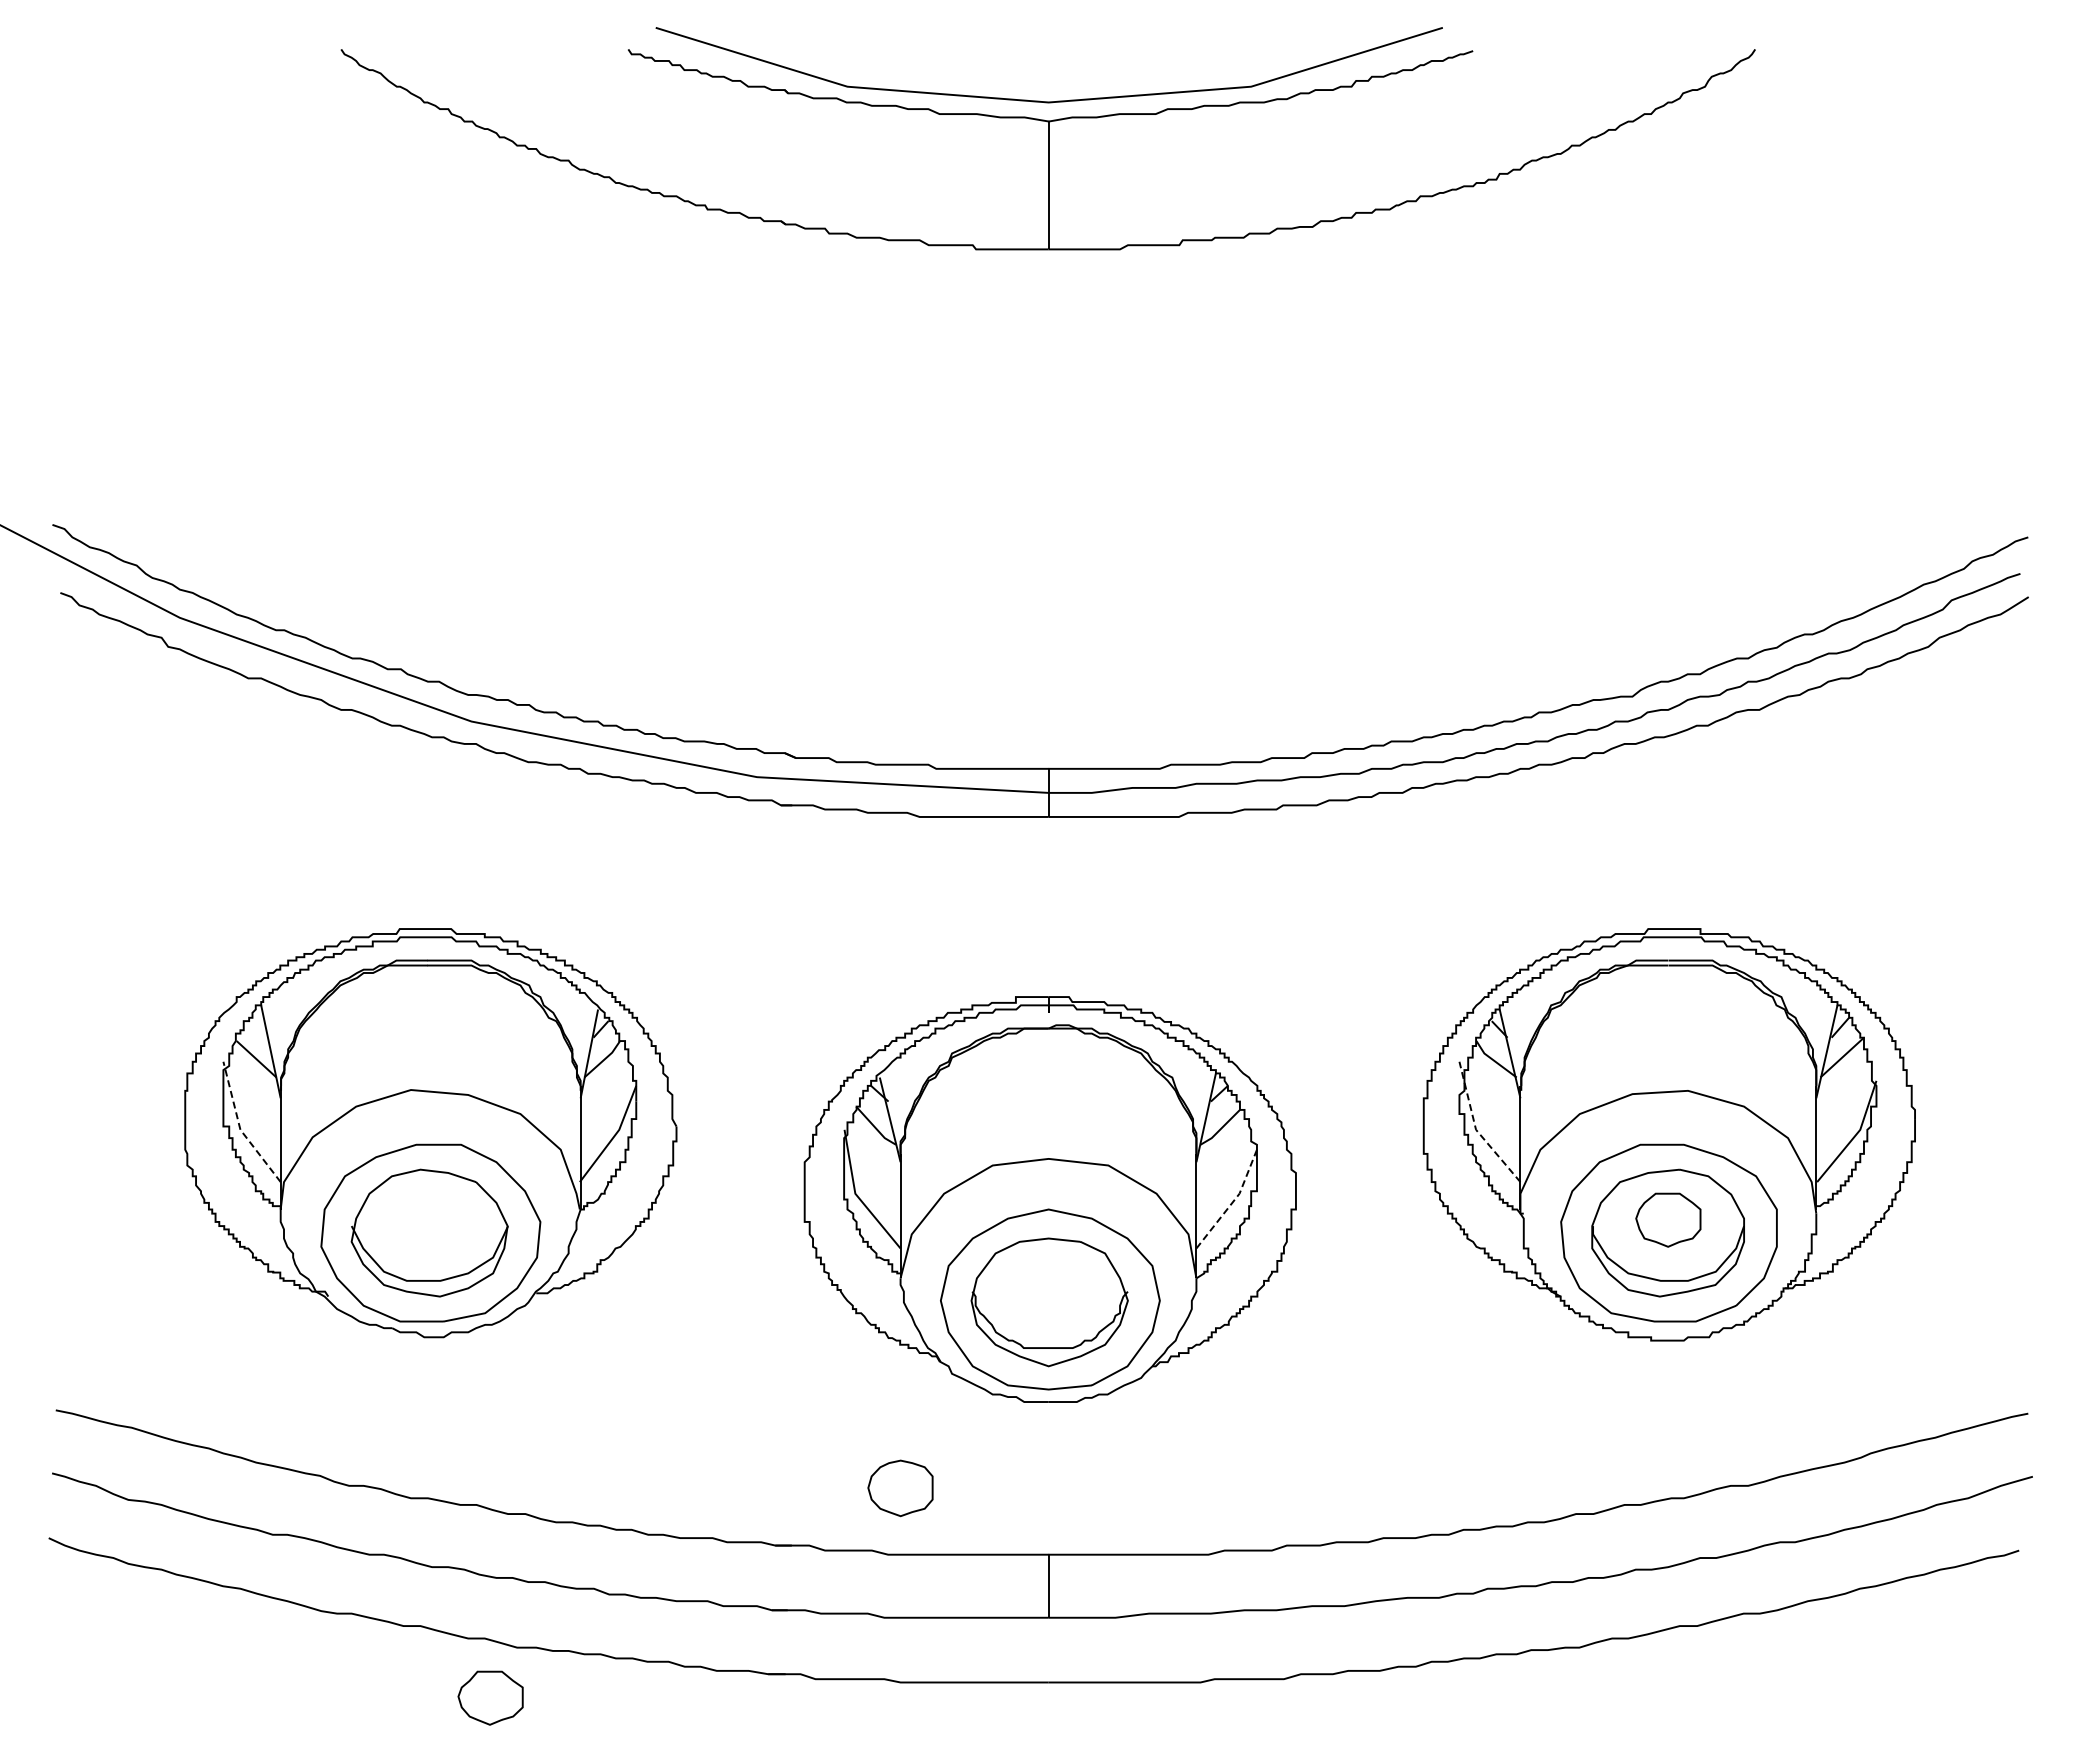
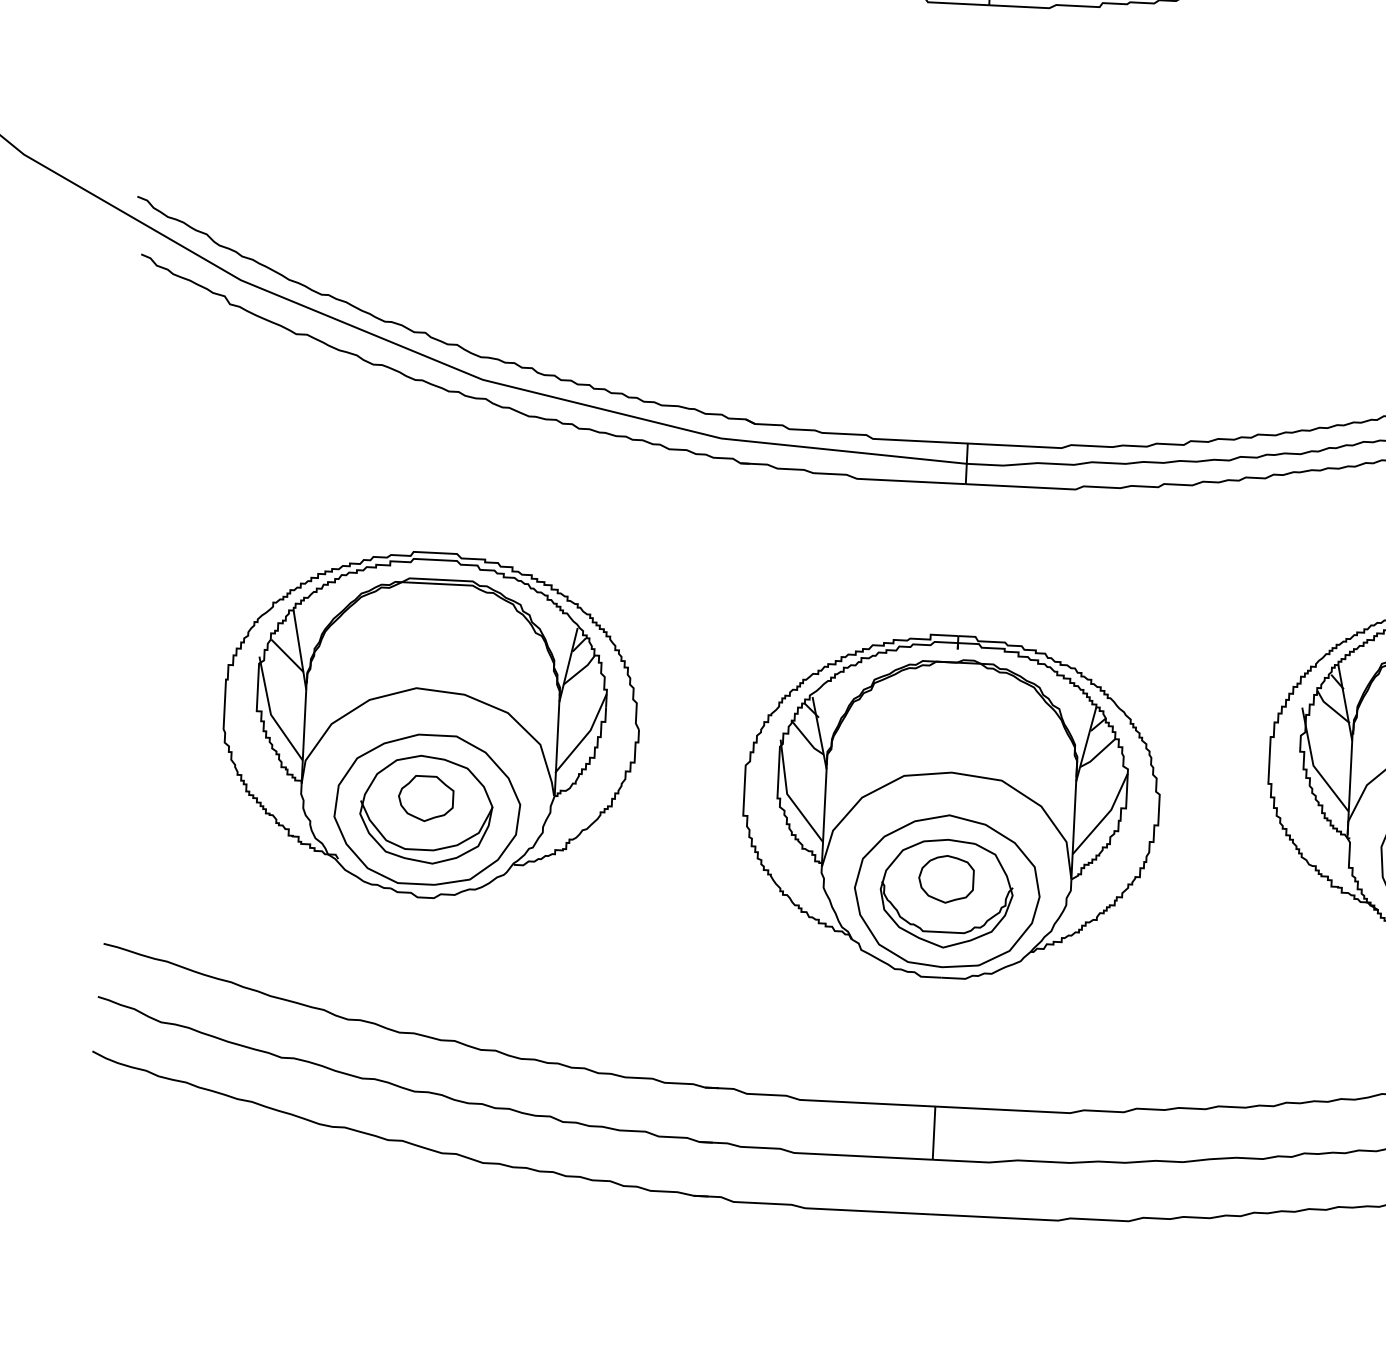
line: (239, 1127) -> (270, 712), dashed -> solid
line: (1475, 1128) -> (1313, 764), dashed -> solid
line: (1232, 1202) -> (1104, 816), dashed -> solid
part: (900, 1488) -> (946, 879), moved
part: (490, 1697) -> (425, 798), moved

